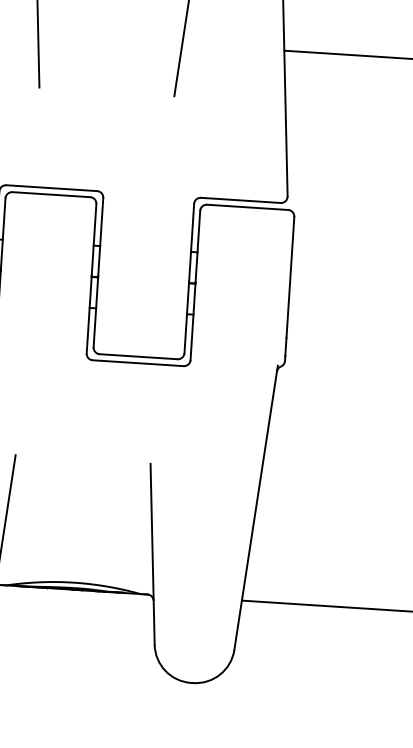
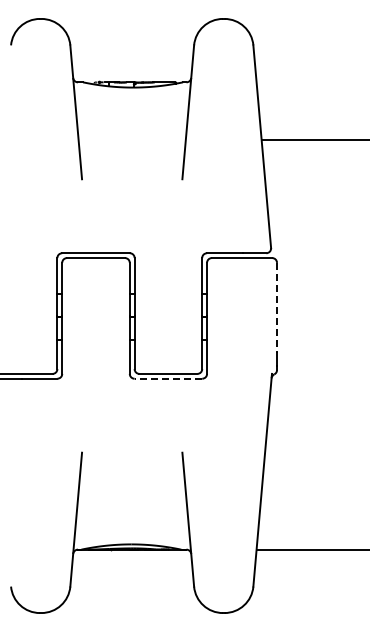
line: (290, 278) -> (277, 308), solid -> dashed
line: (138, 362) -> (168, 378), solid -> dashed

